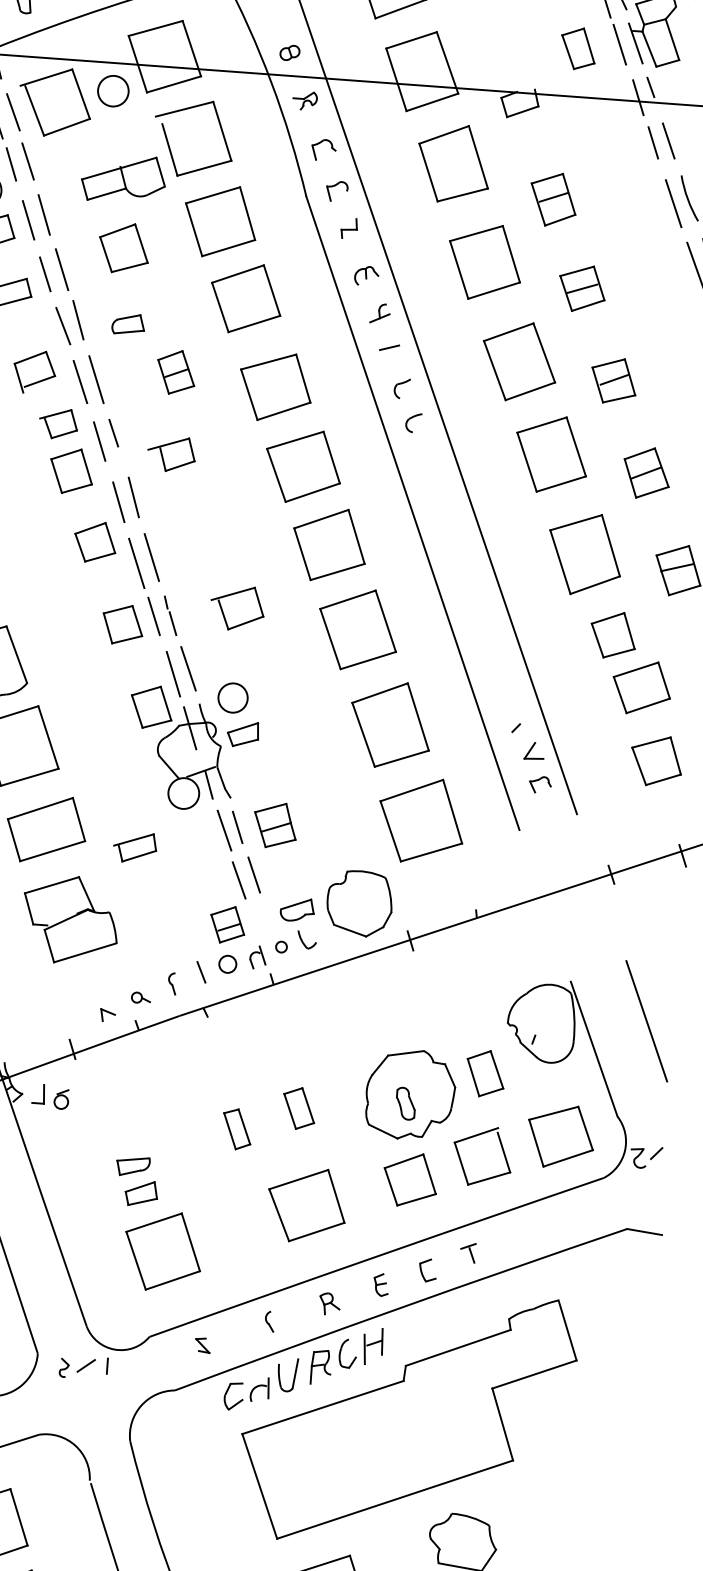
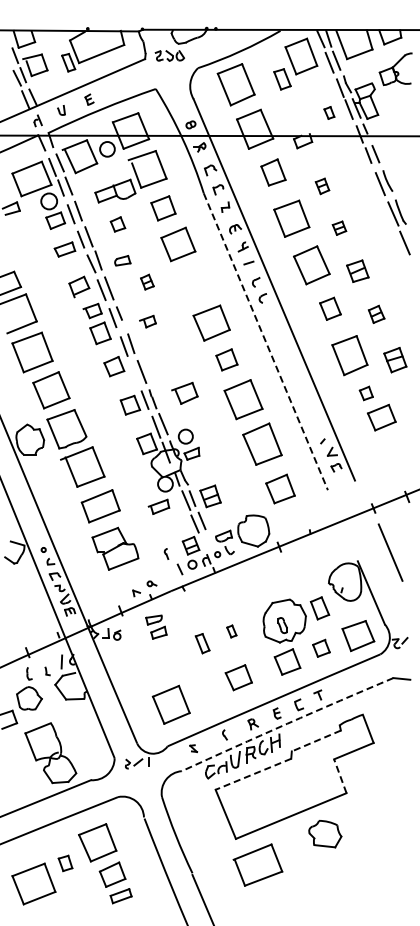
part: (578, 47) -> (329, 112), size x0.6
part: (453, 163) -> (273, 172), size x0.7
part: (553, 200) -> (322, 186), size x0.6
part: (220, 222) -> (163, 208), size x0.7
part: (122, 248) -> (117, 224), size x0.6
part: (582, 289) -> (339, 228), size x0.6
part: (176, 370) -> (147, 281), size x0.7
part: (275, 386) -> (195, 285), removed
part: (170, 453) -> (147, 321), size x0.7
part: (551, 454) -> (330, 308), size x0.6
part: (646, 473) -> (376, 314), size x0.7
line: (412, 512) -> (265, 341), solid -> dashed
part: (328, 544) -> (226, 359), size x0.6
line: (135, 561) -> (134, 374), removed
part: (613, 635) -> (366, 393), size x0.6
part: (656, 761) -> (391, 452), removed
part: (421, 819) -> (280, 488), size x0.7
part: (134, 846) -> (158, 506), moved
part: (172, 982) -> (166, 553), moved
line: (646, 1020) -> (390, 552), moved
part: (298, 1108) -> (231, 631), size x0.6
part: (482, 1157) -> (321, 648), size x0.6
part: (137, 1180) -> (156, 626), moved
part: (306, 1204) -> (238, 677), size x0.7
arc: (401, 1307) -> (287, 723), solid -> dashed
line: (458, 1348) -> (316, 741), solid -> dashed
line: (323, 1407) -> (253, 774), solid -> dashed
line: (503, 1422) -> (340, 775), solid -> dashed

